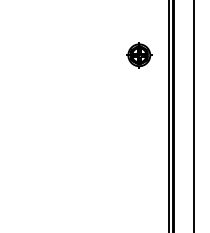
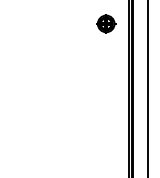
part: (139, 55) -> (106, 24), moved

